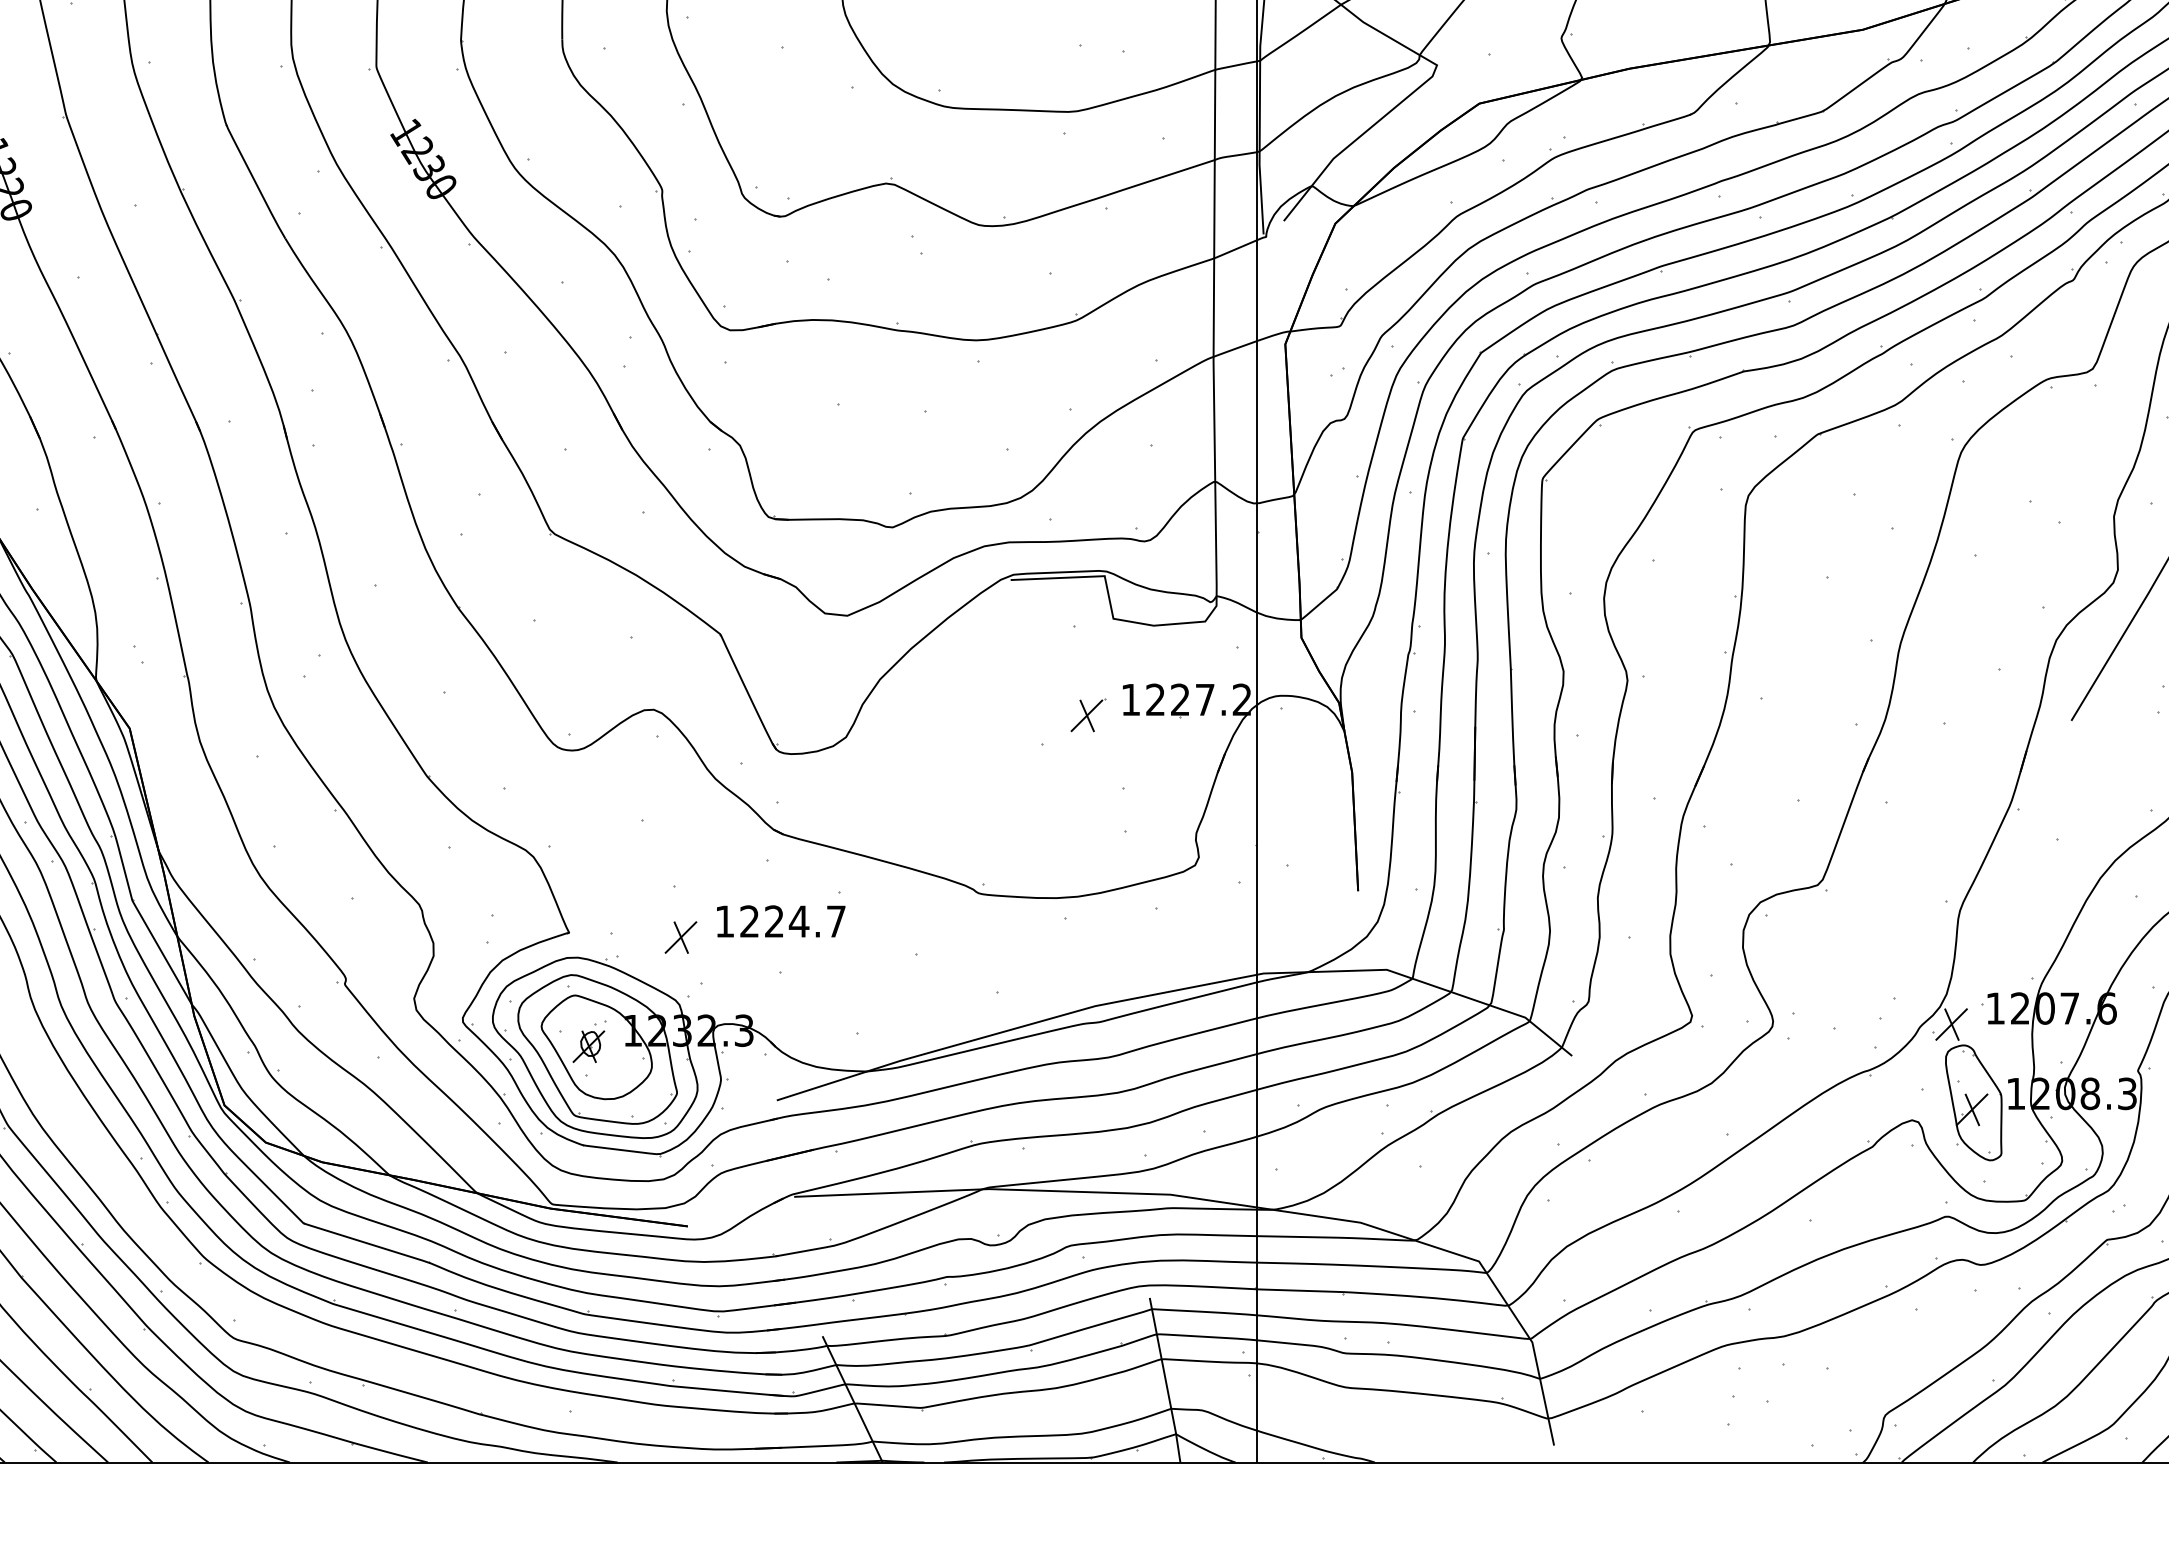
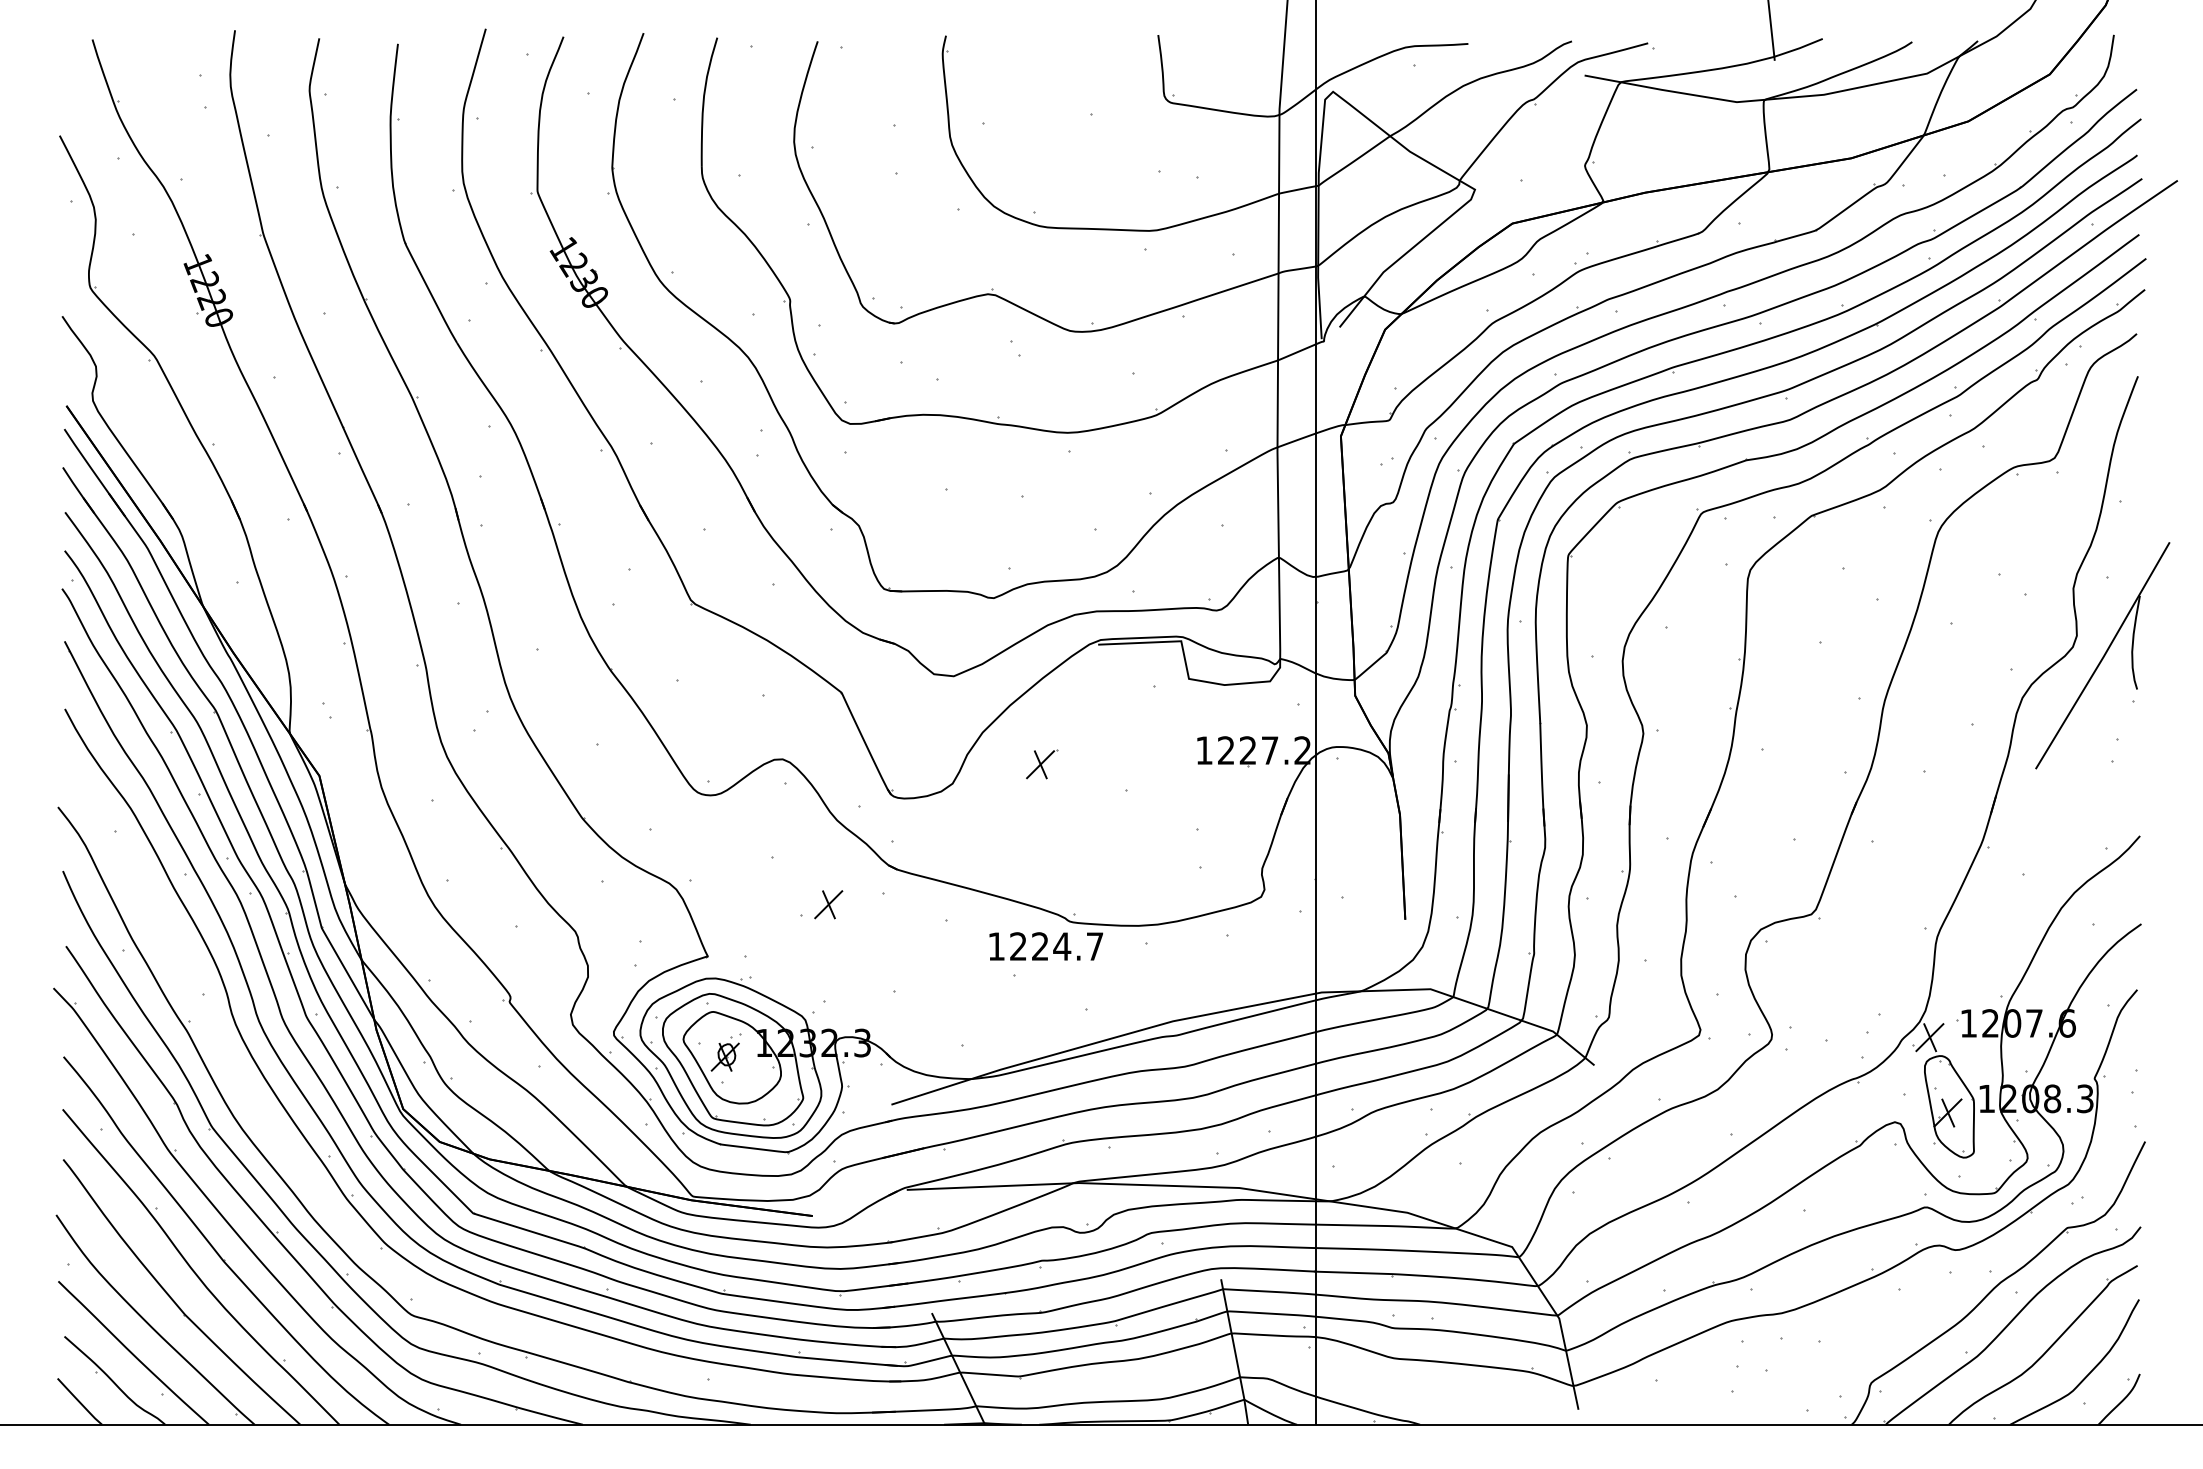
part: (1089, 715) -> (1042, 764), moved
text: (781, 921) -> (1046, 946), moved
part: (680, 937) -> (828, 904), moved

